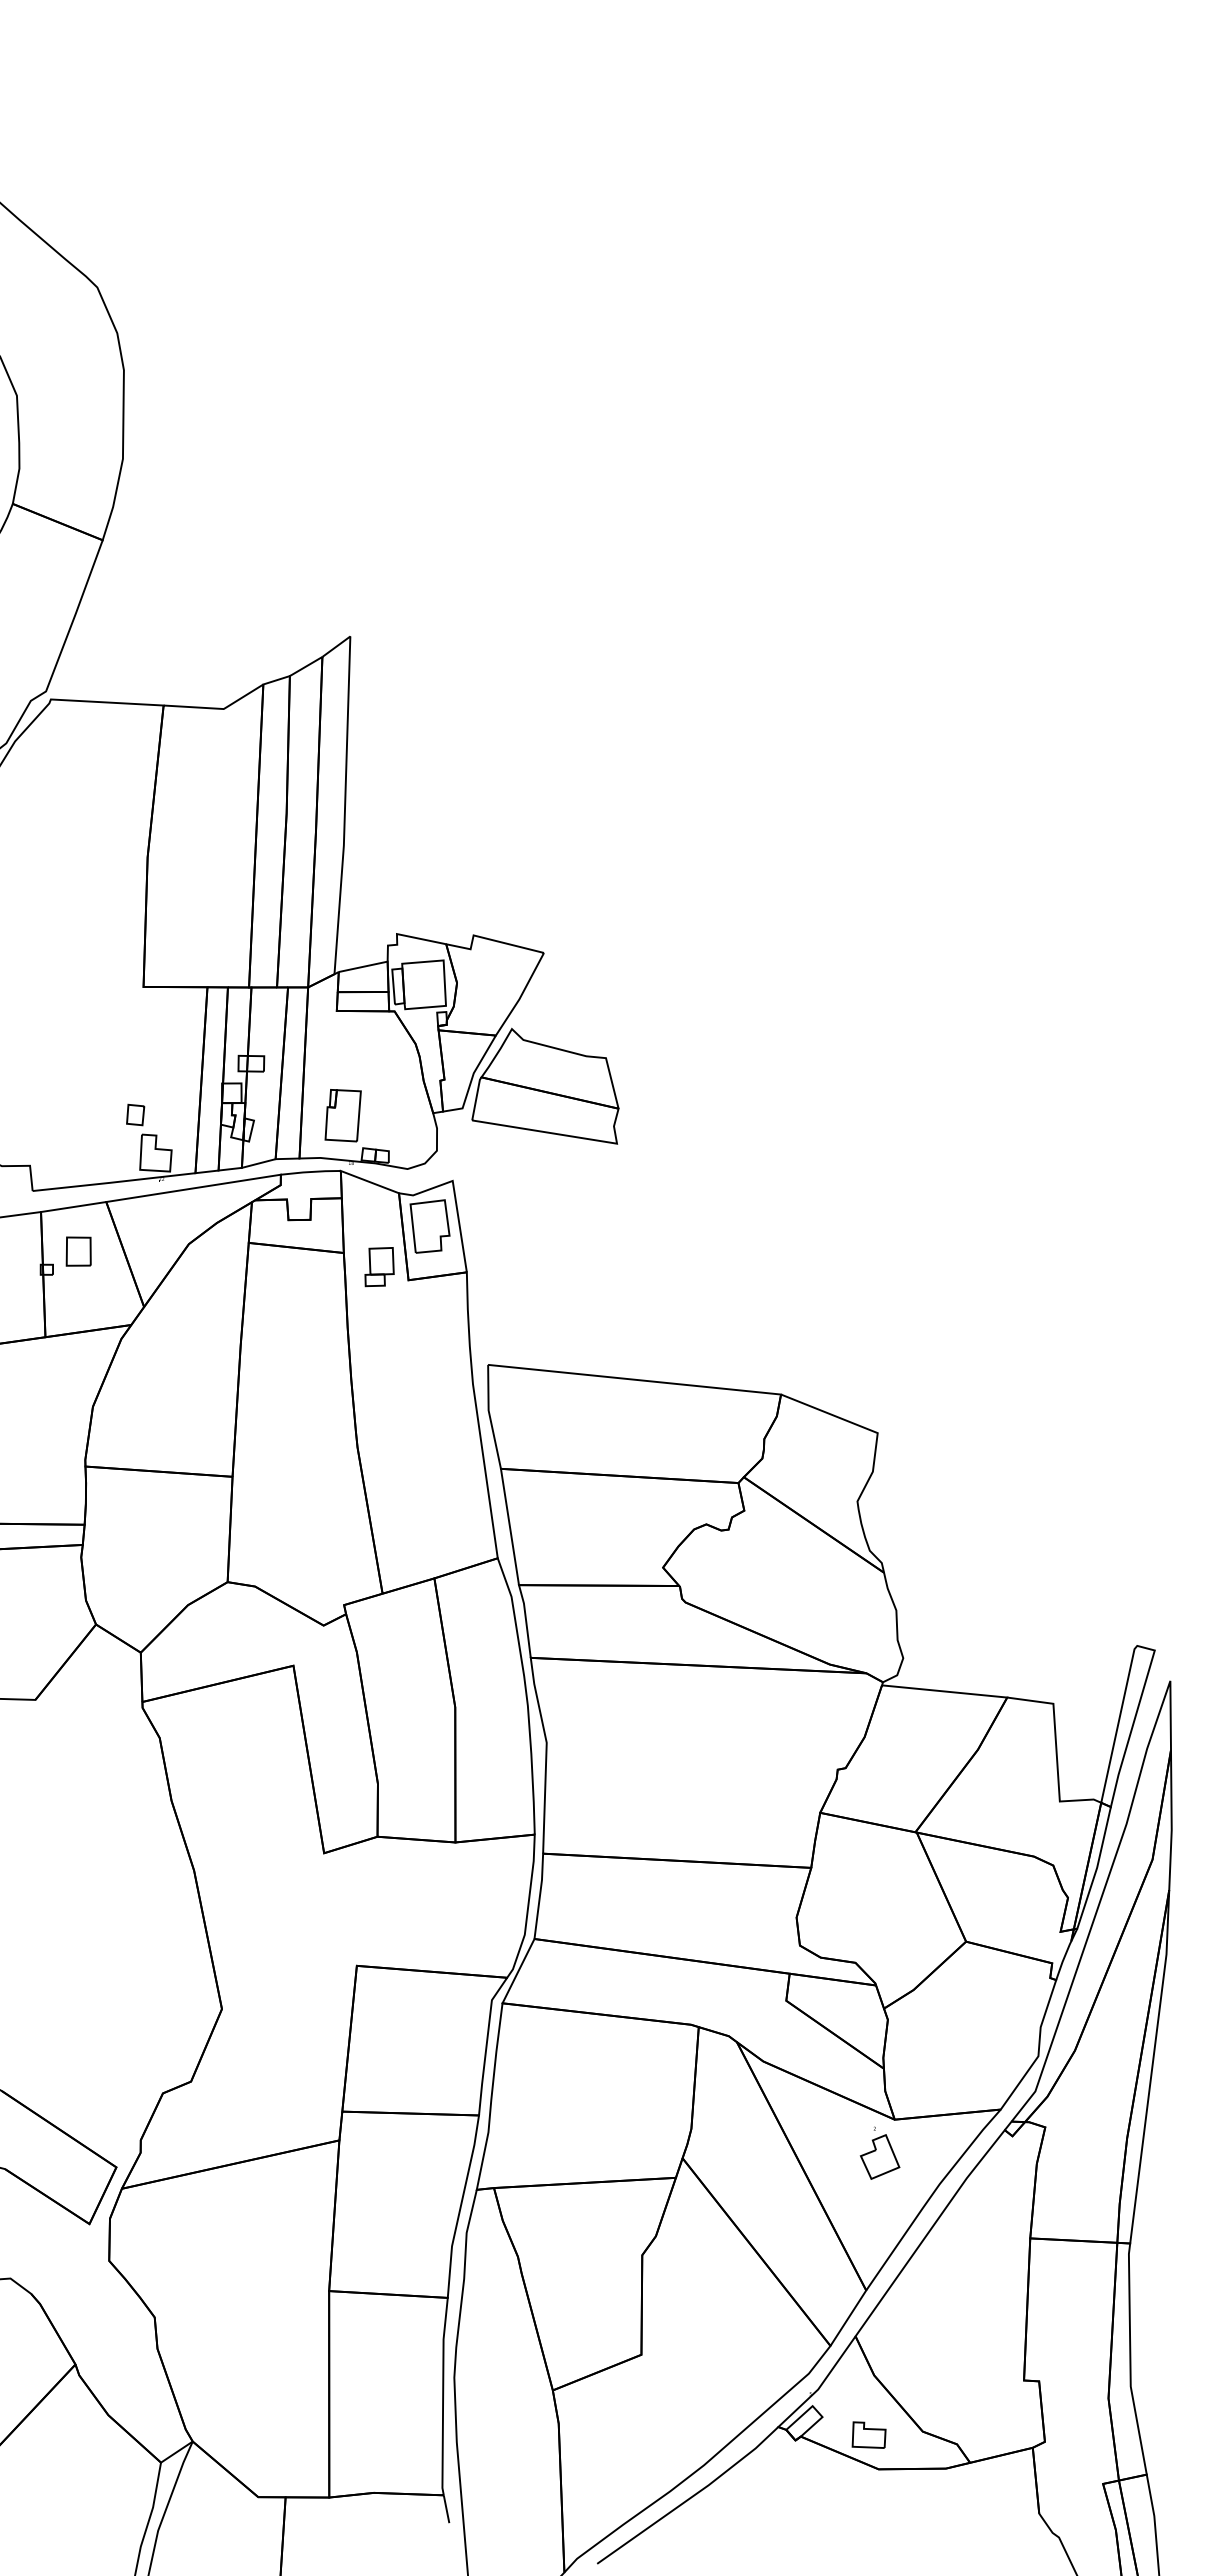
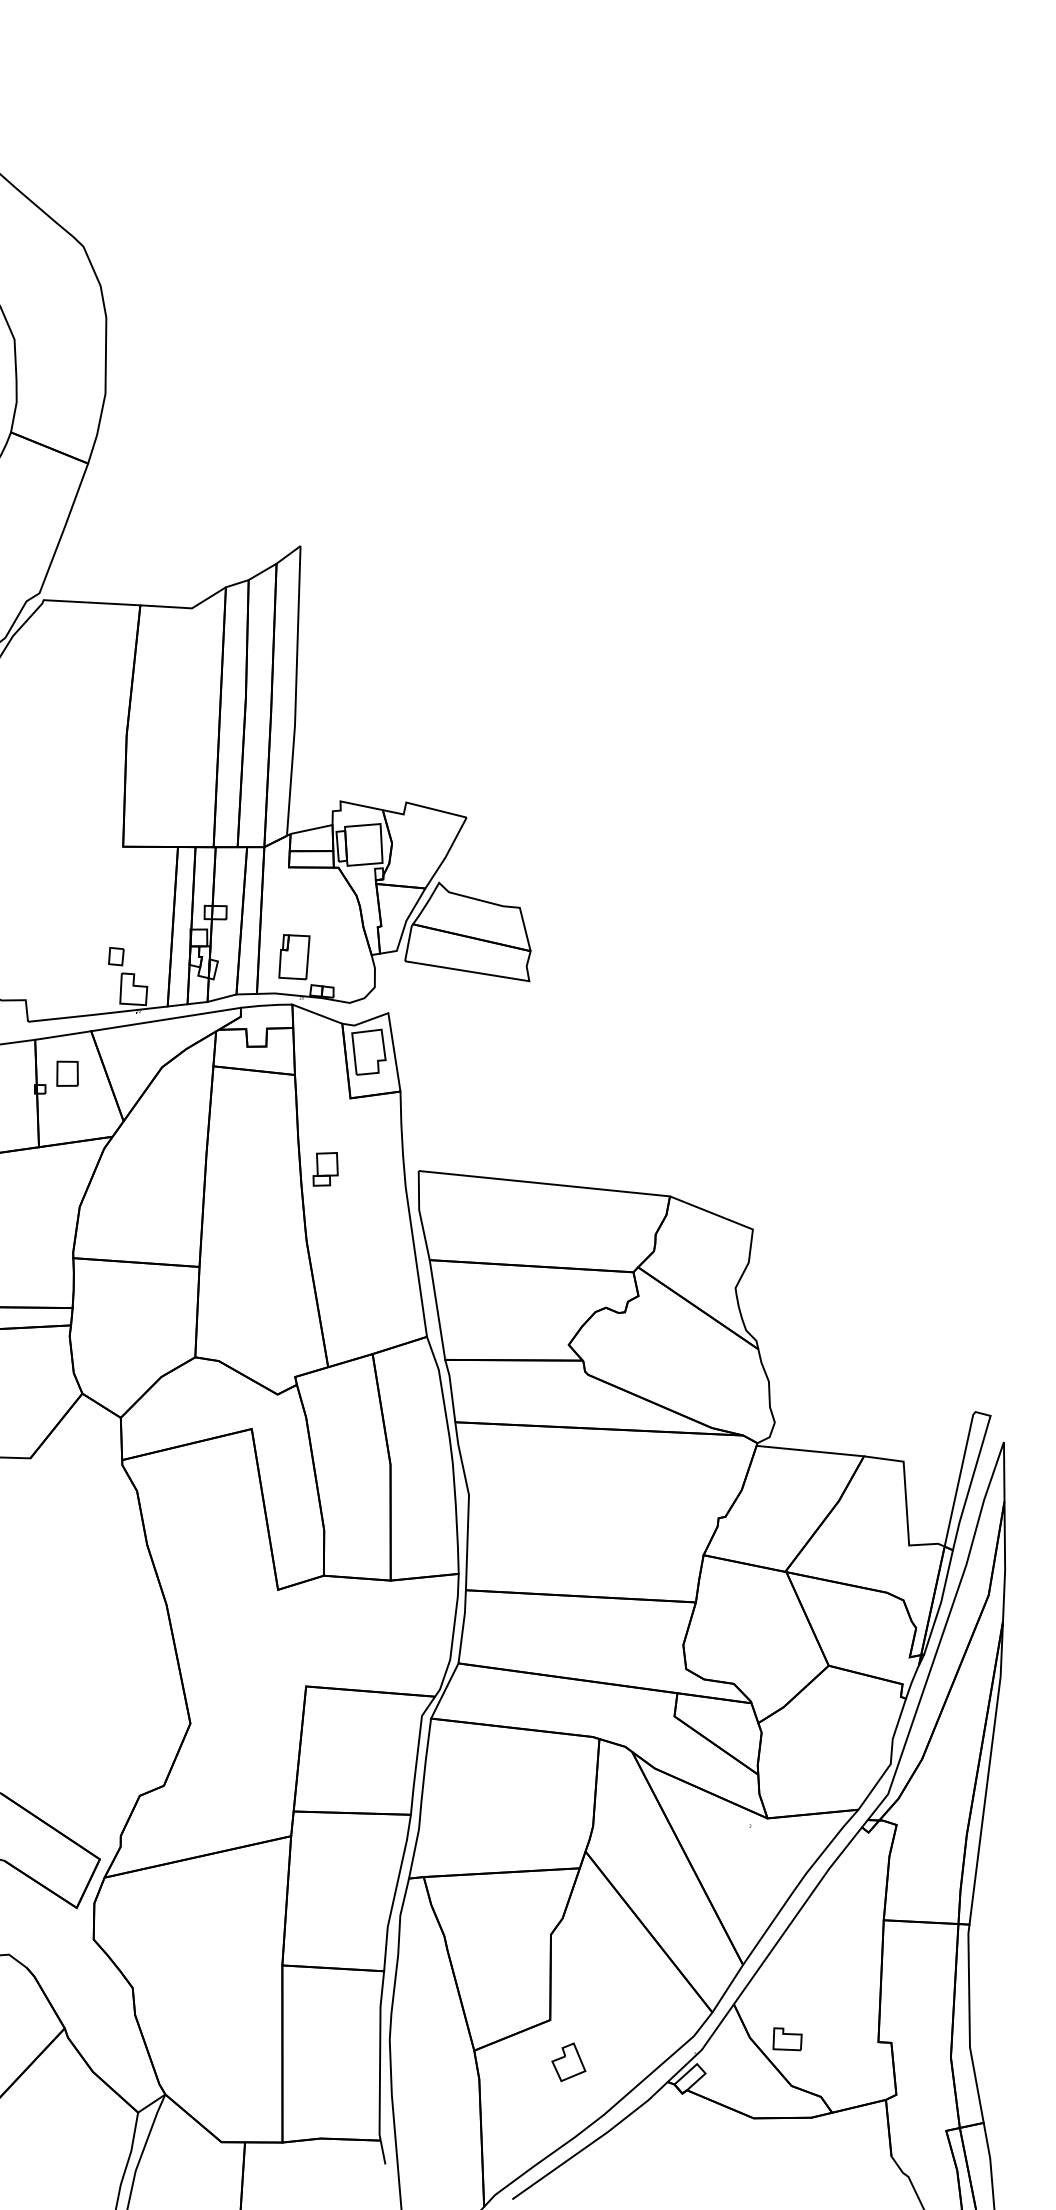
part: (379, 1267) -> (325, 1169), moved
part: (879, 2156) -> (568, 2061), moved
part: (868, 2434) -> (787, 2038), moved

